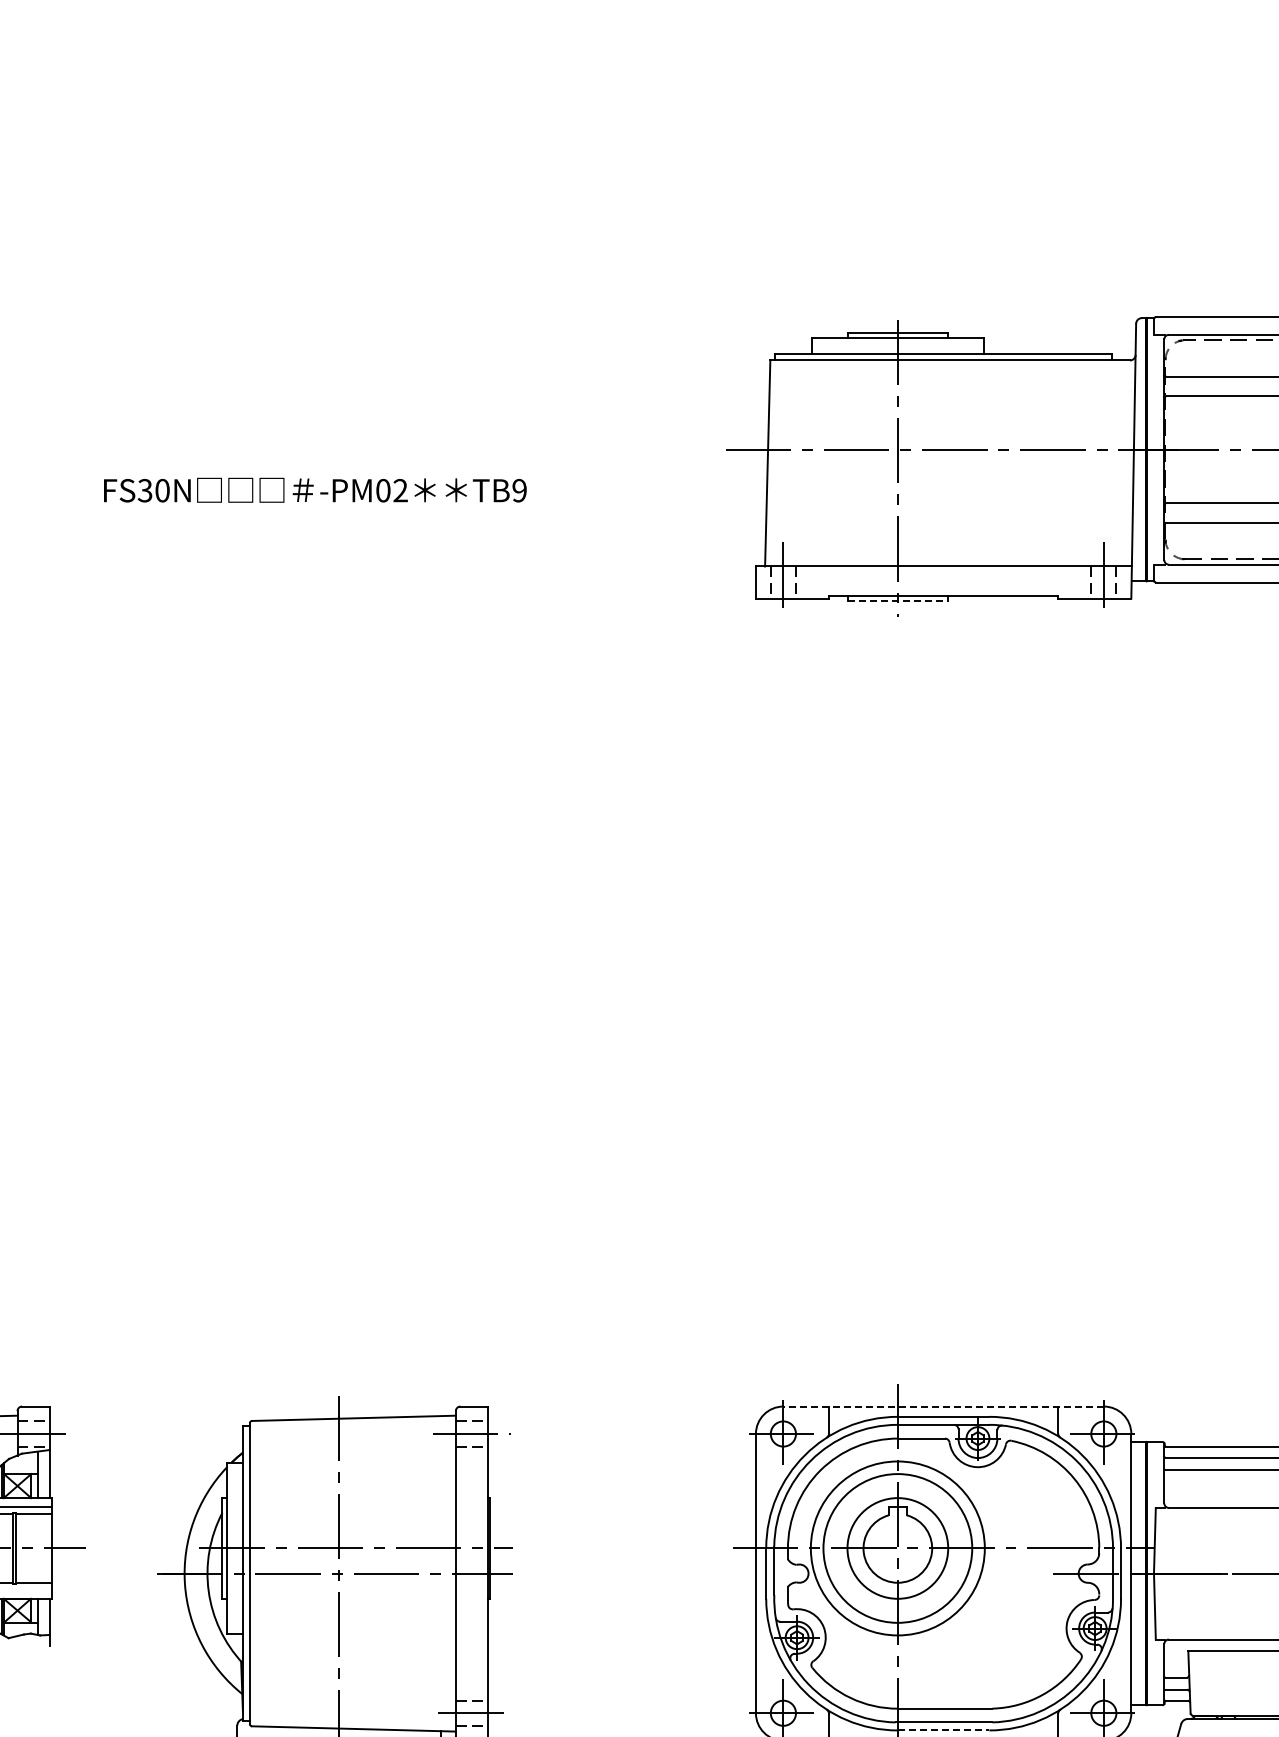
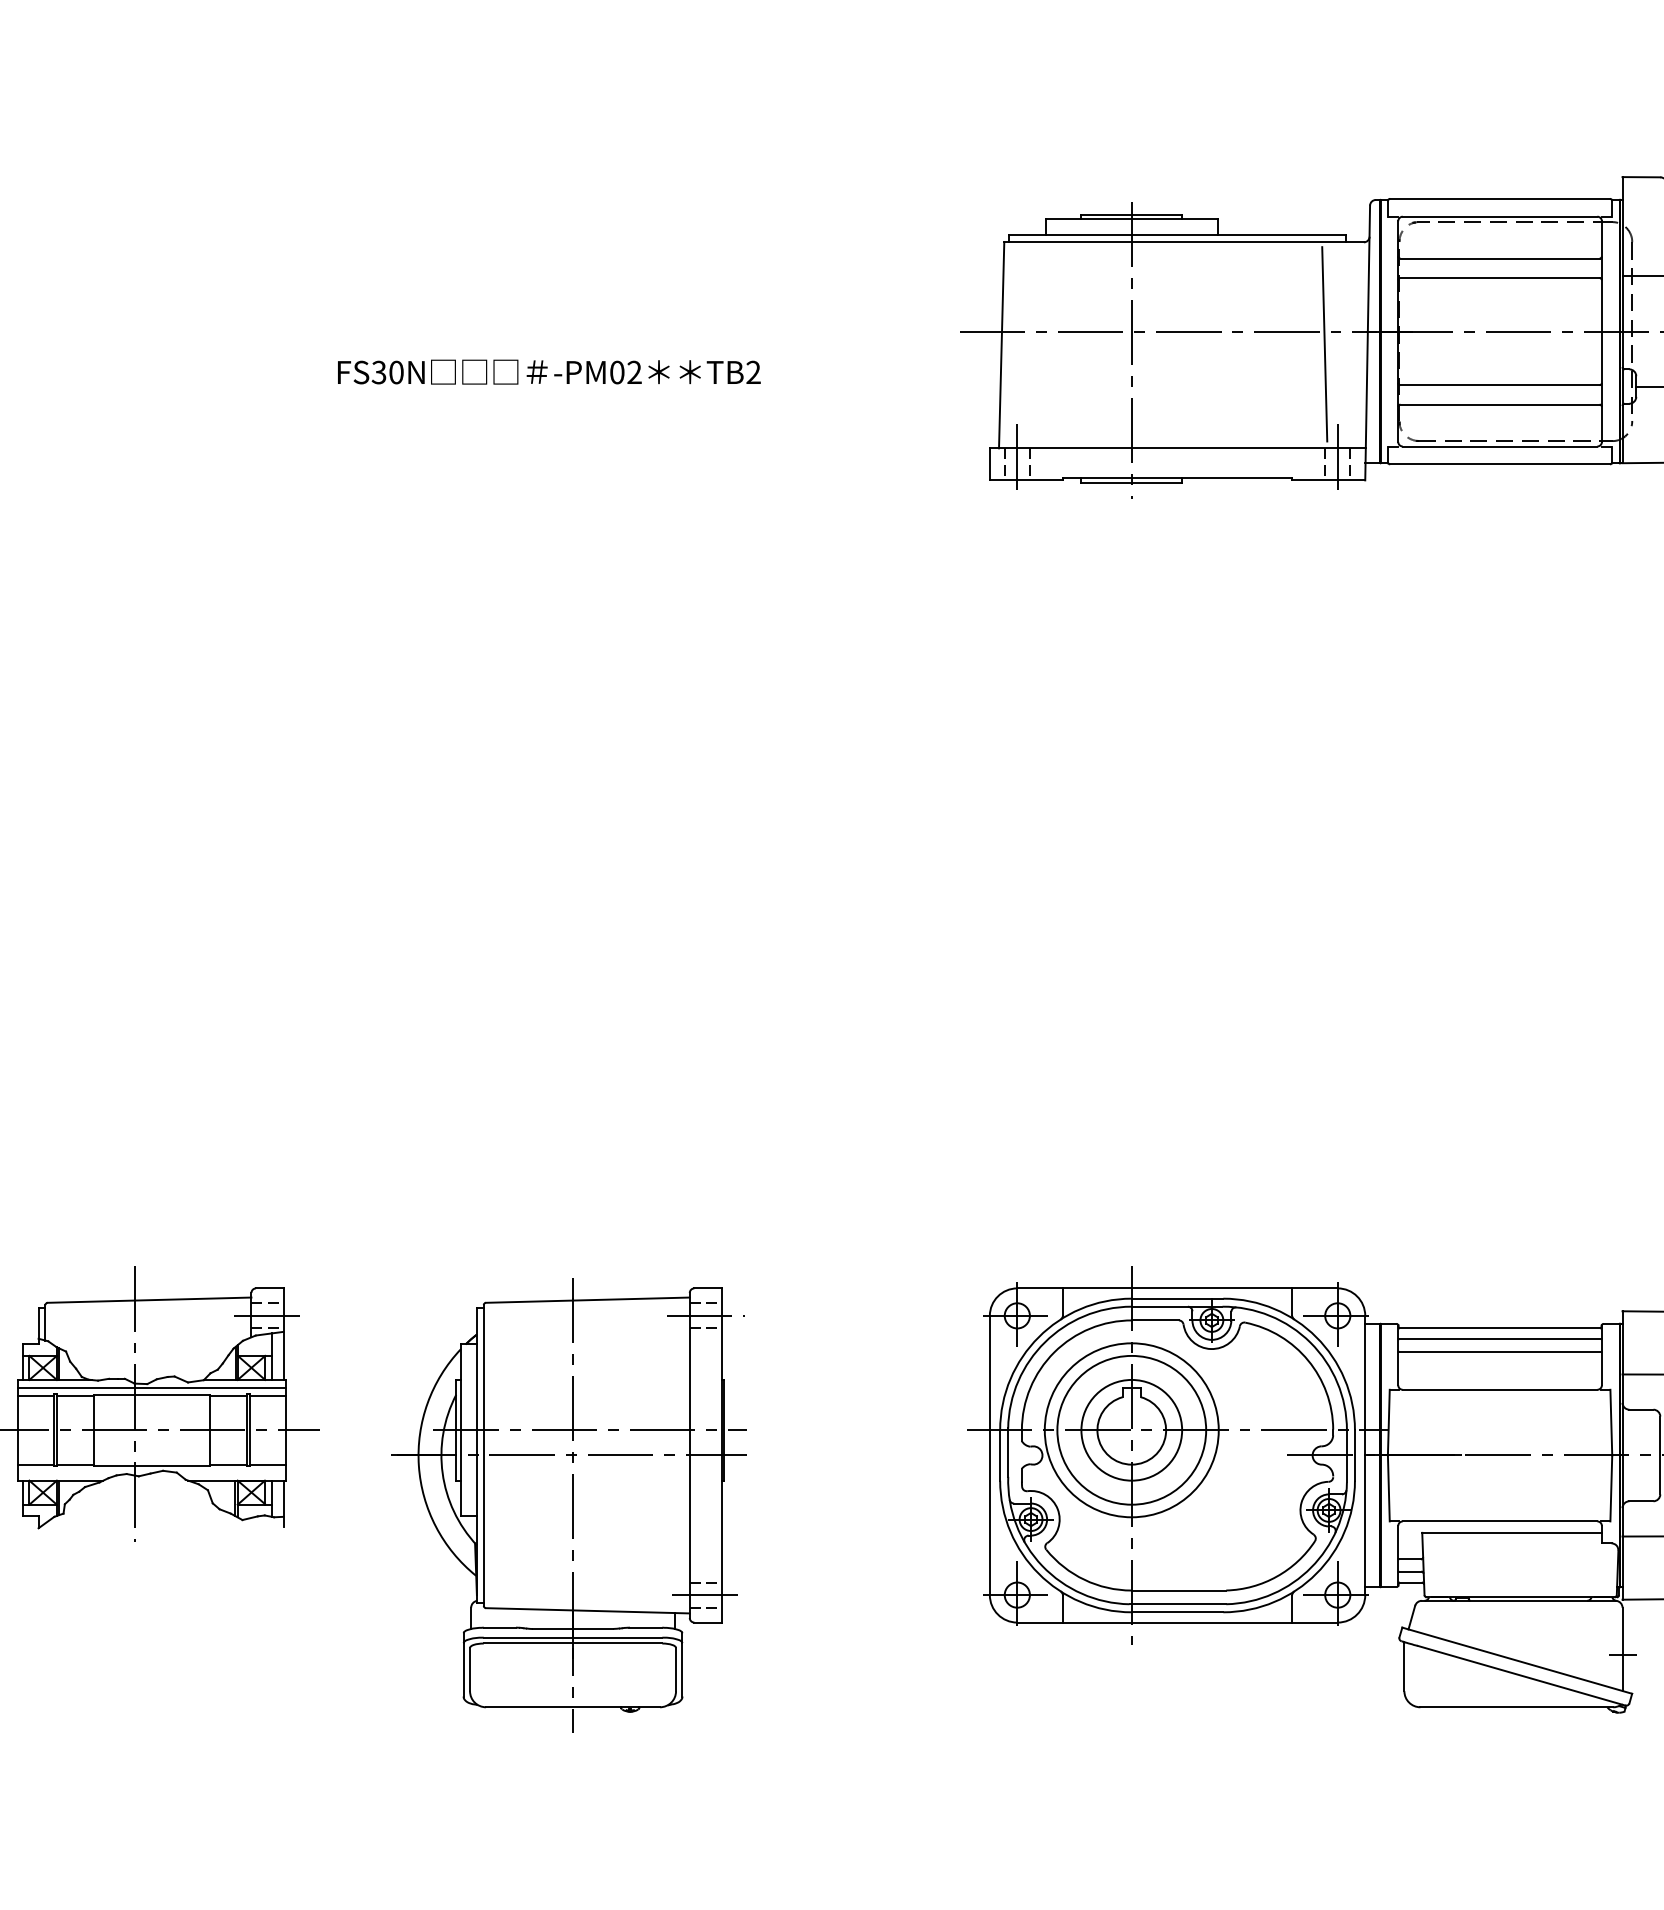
line: (1090, 462) -> (1324, 344), added
text: (519, 490) -> (753, 372), TB9 -> TB2
line: (898, 600) -> (1132, 482), dashed -> solid
line: (943, 1406) -> (1177, 1288), dashed -> solid
line: (943, 1730) -> (1177, 1612), dashed -> solid

